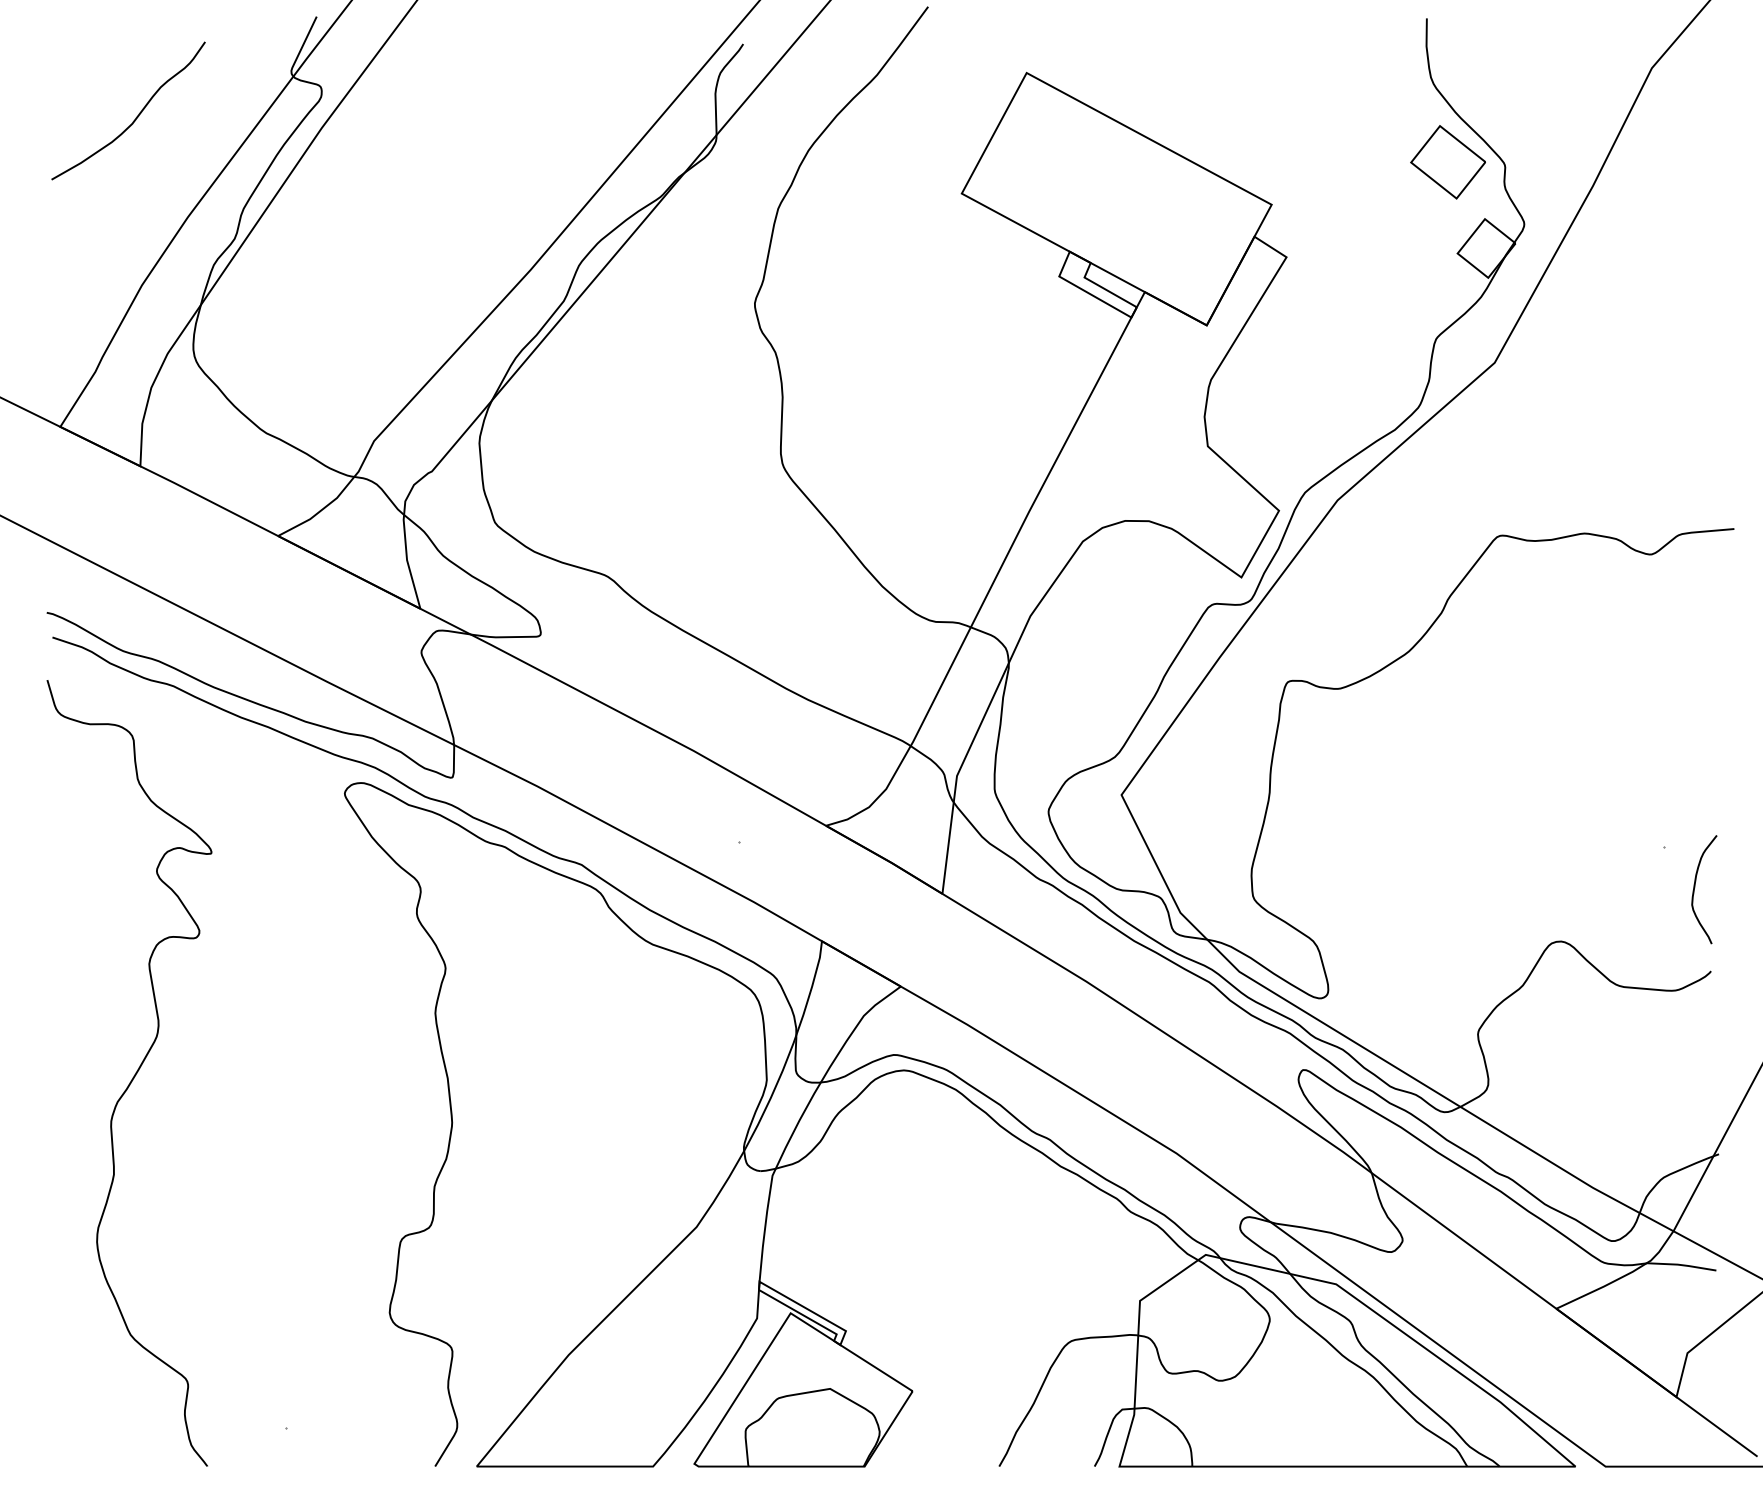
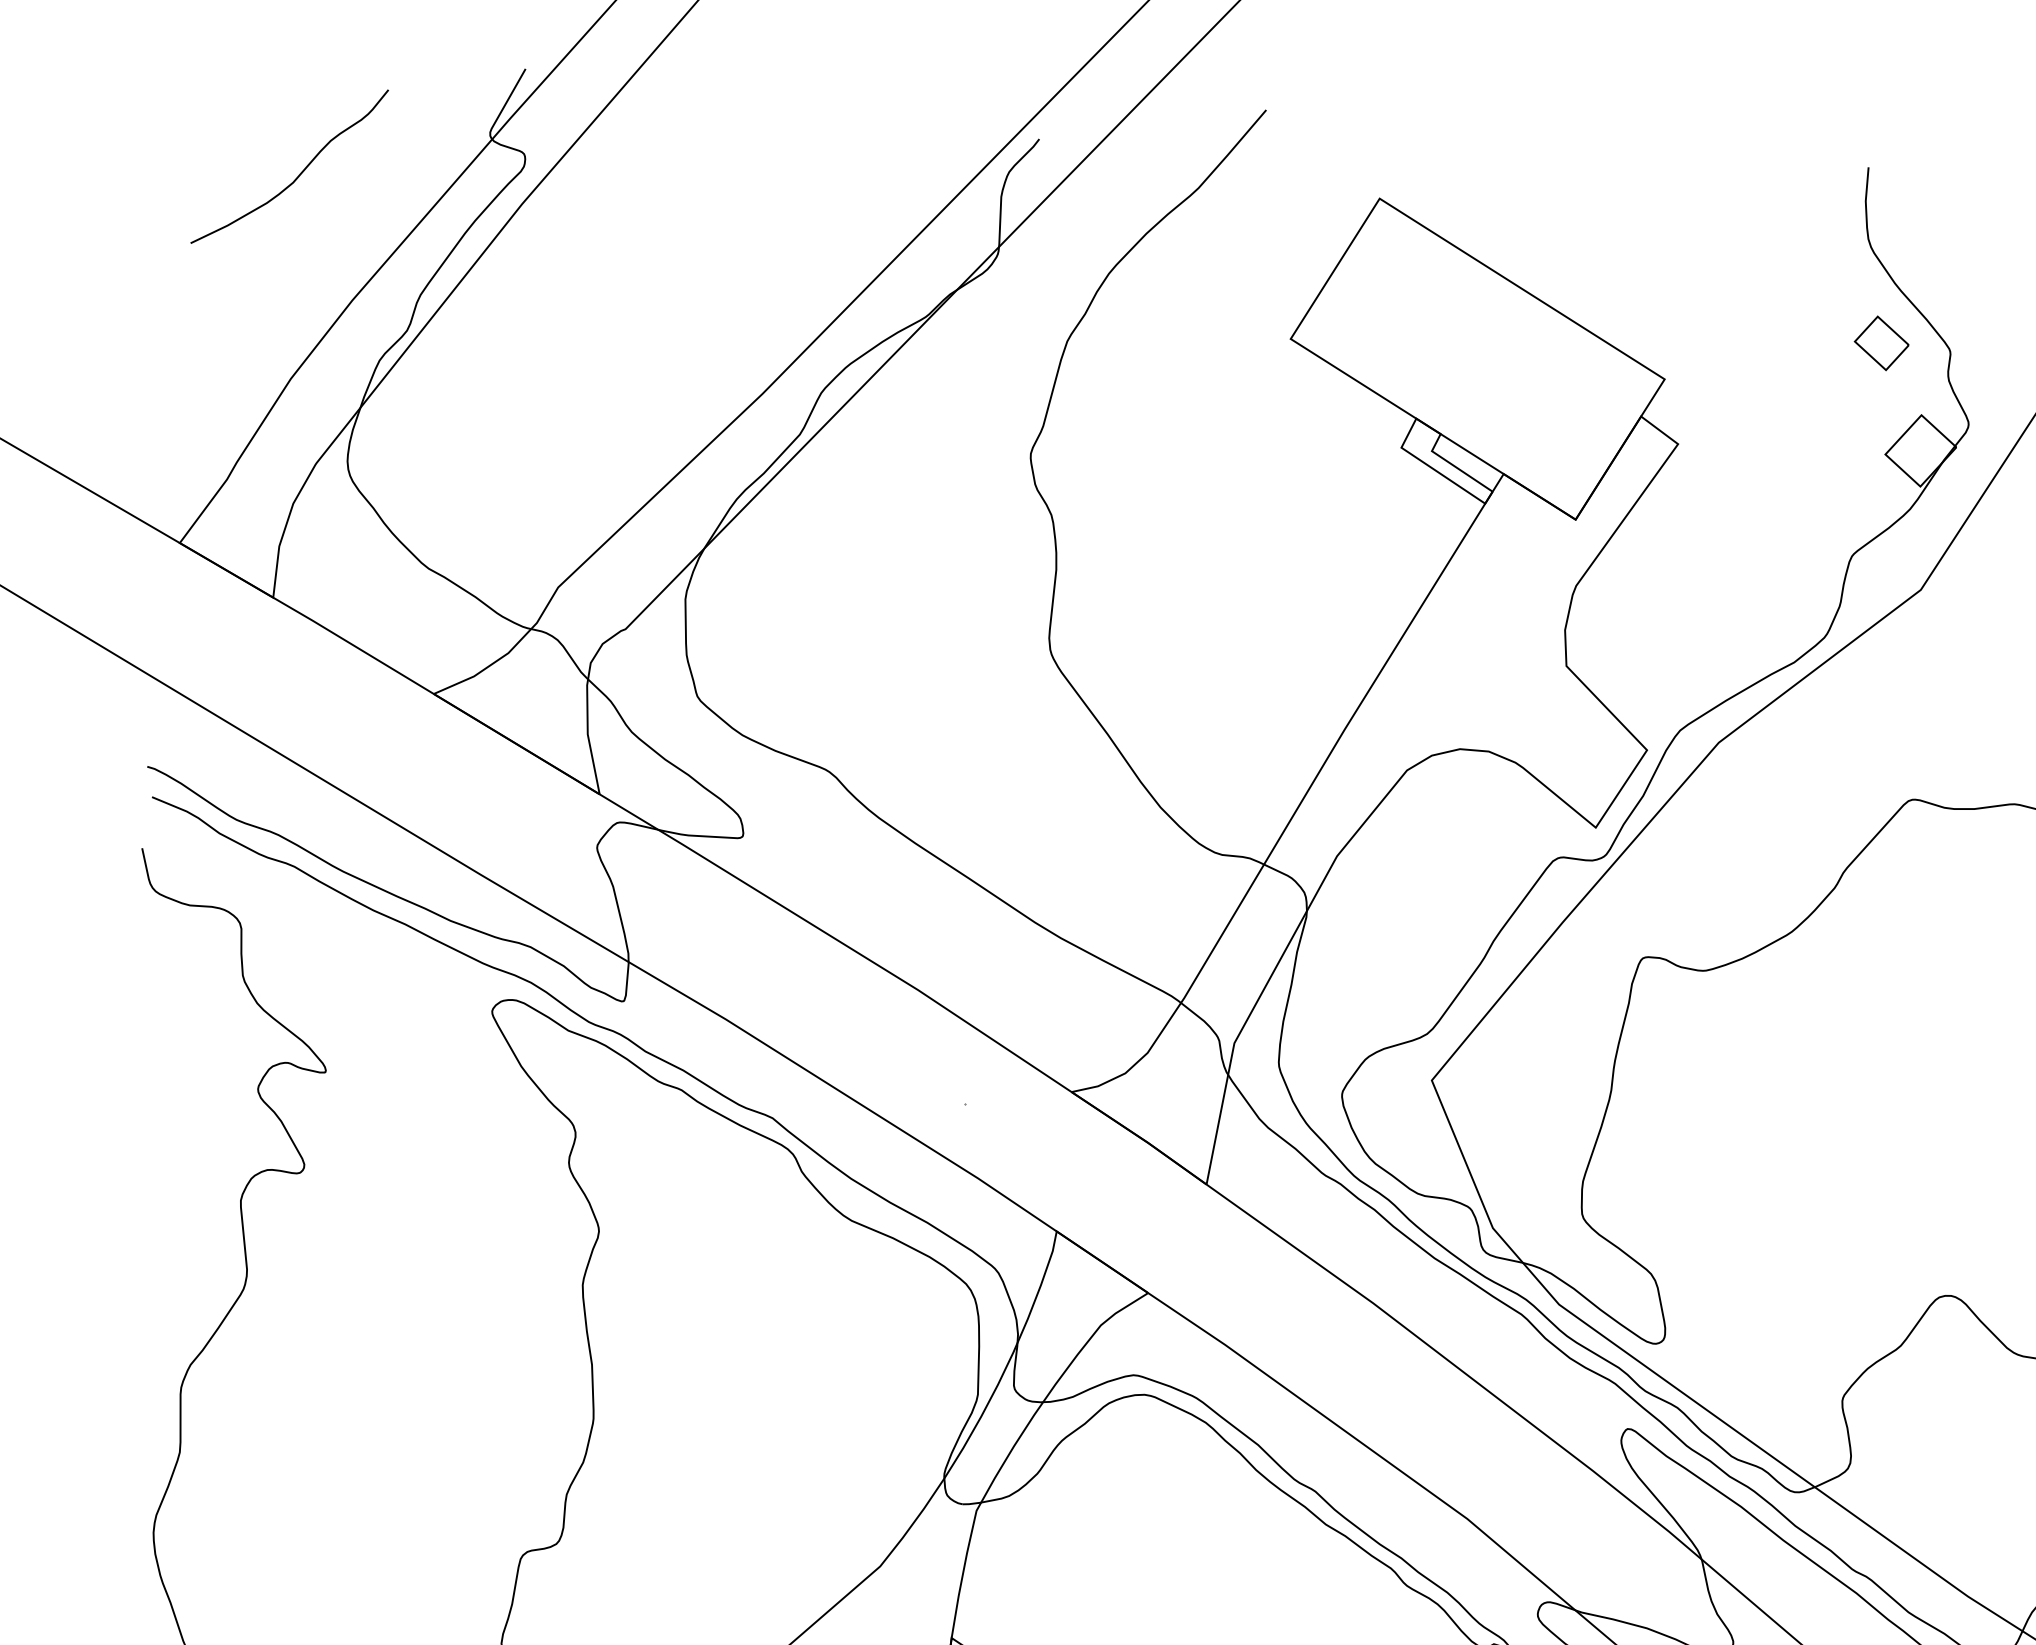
part: (1447, 162) -> (1881, 343), size x0.6

